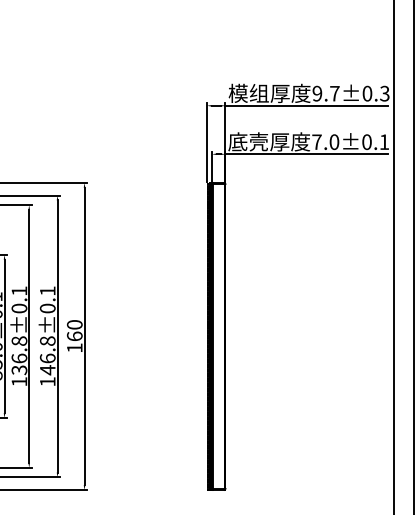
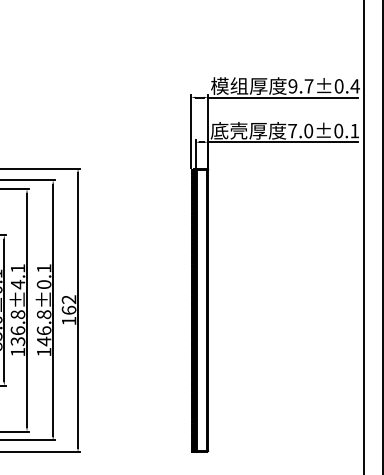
text: (384, 93) -> (354, 86), 9.7±0.3 -> 9.7±0.4
text: (18, 308) -> (17, 284), 136.8±0.1 -> 136.8±4.1
text: (75, 324) -> (69, 299), 160 -> 162

